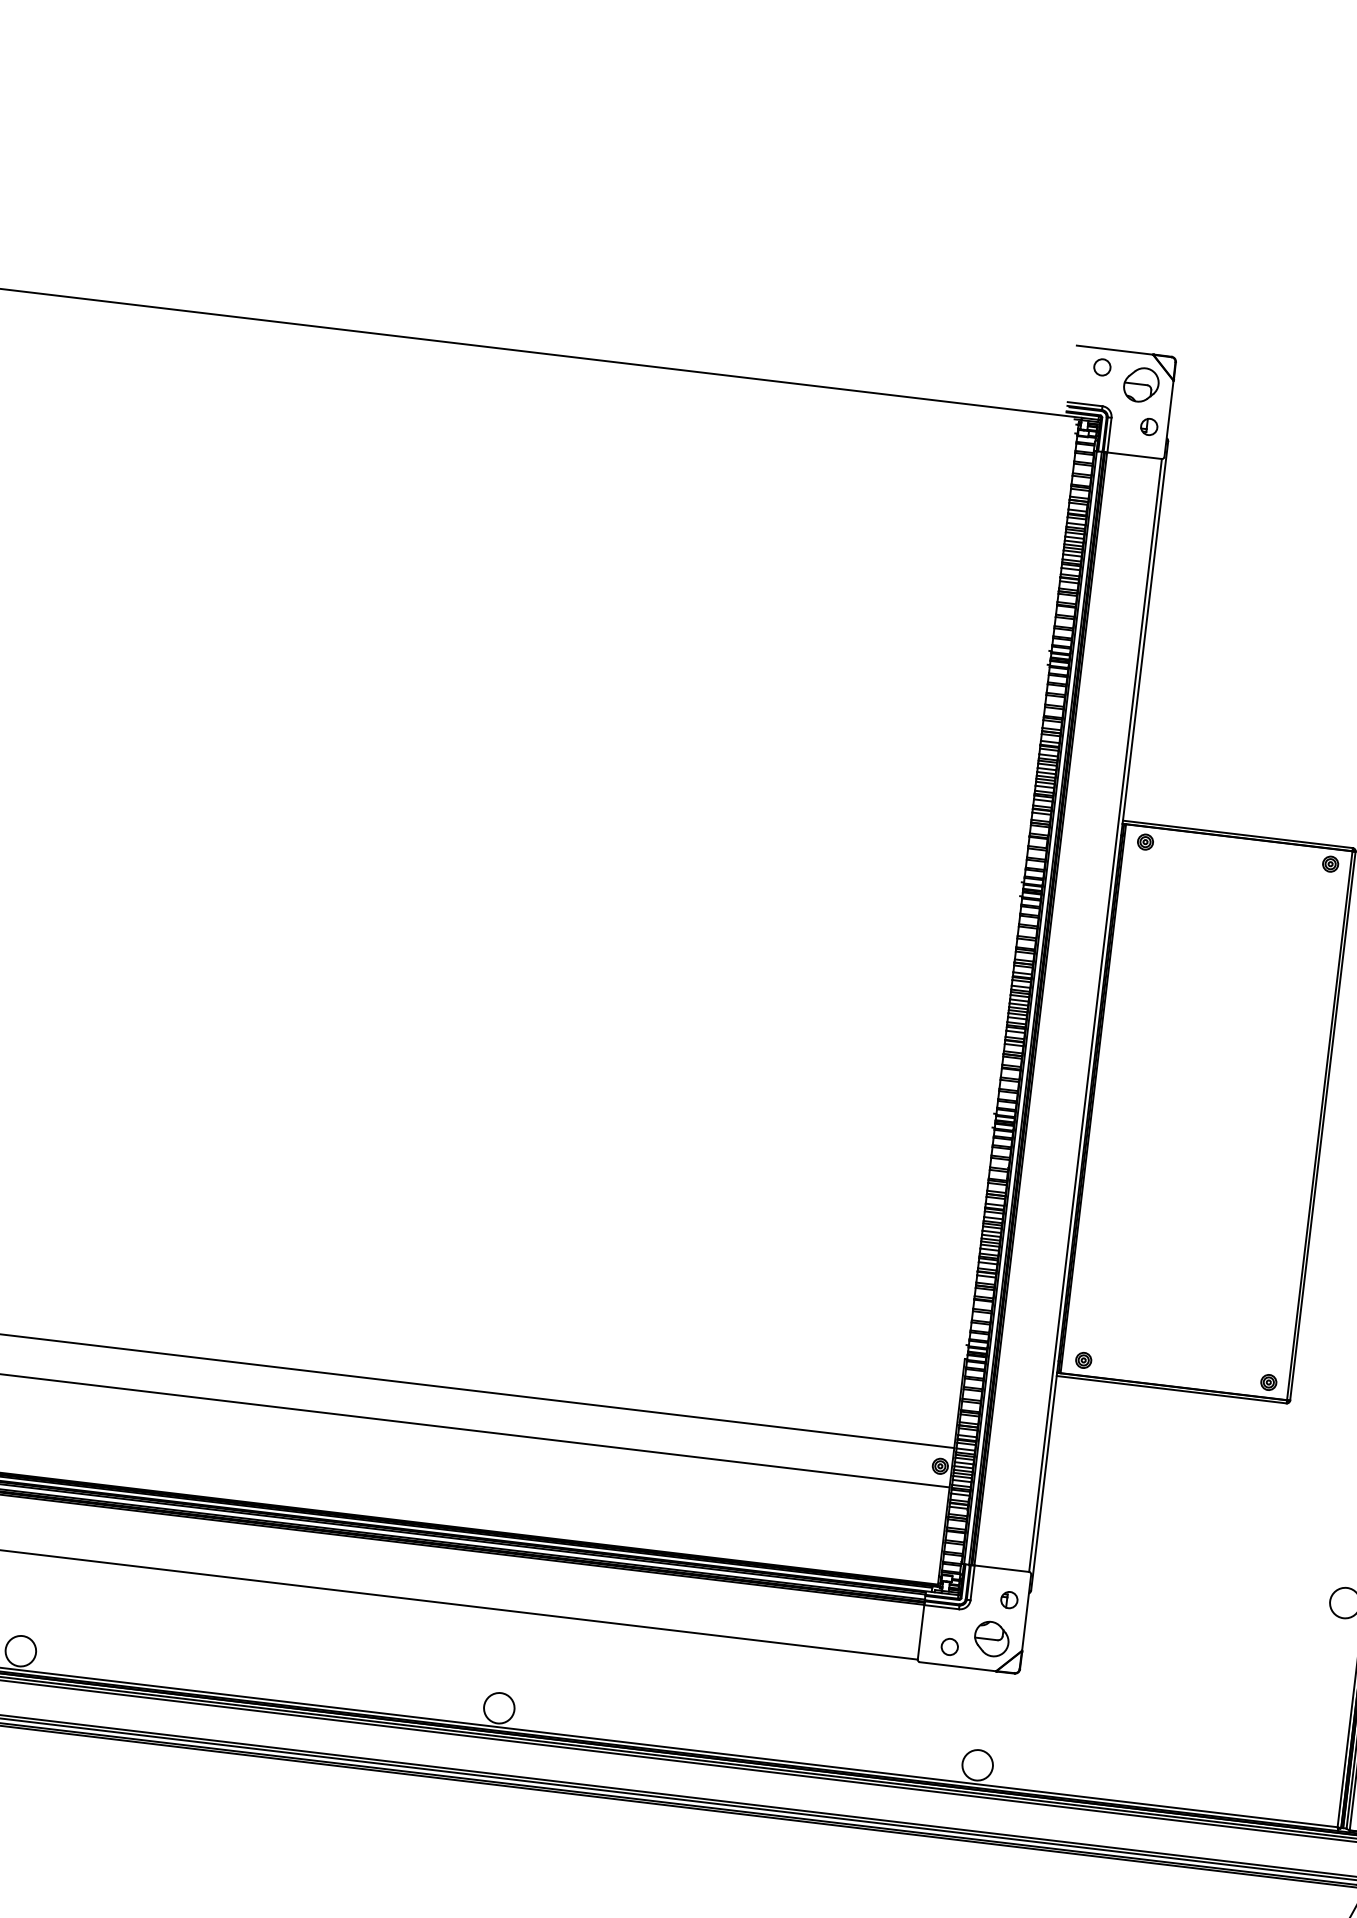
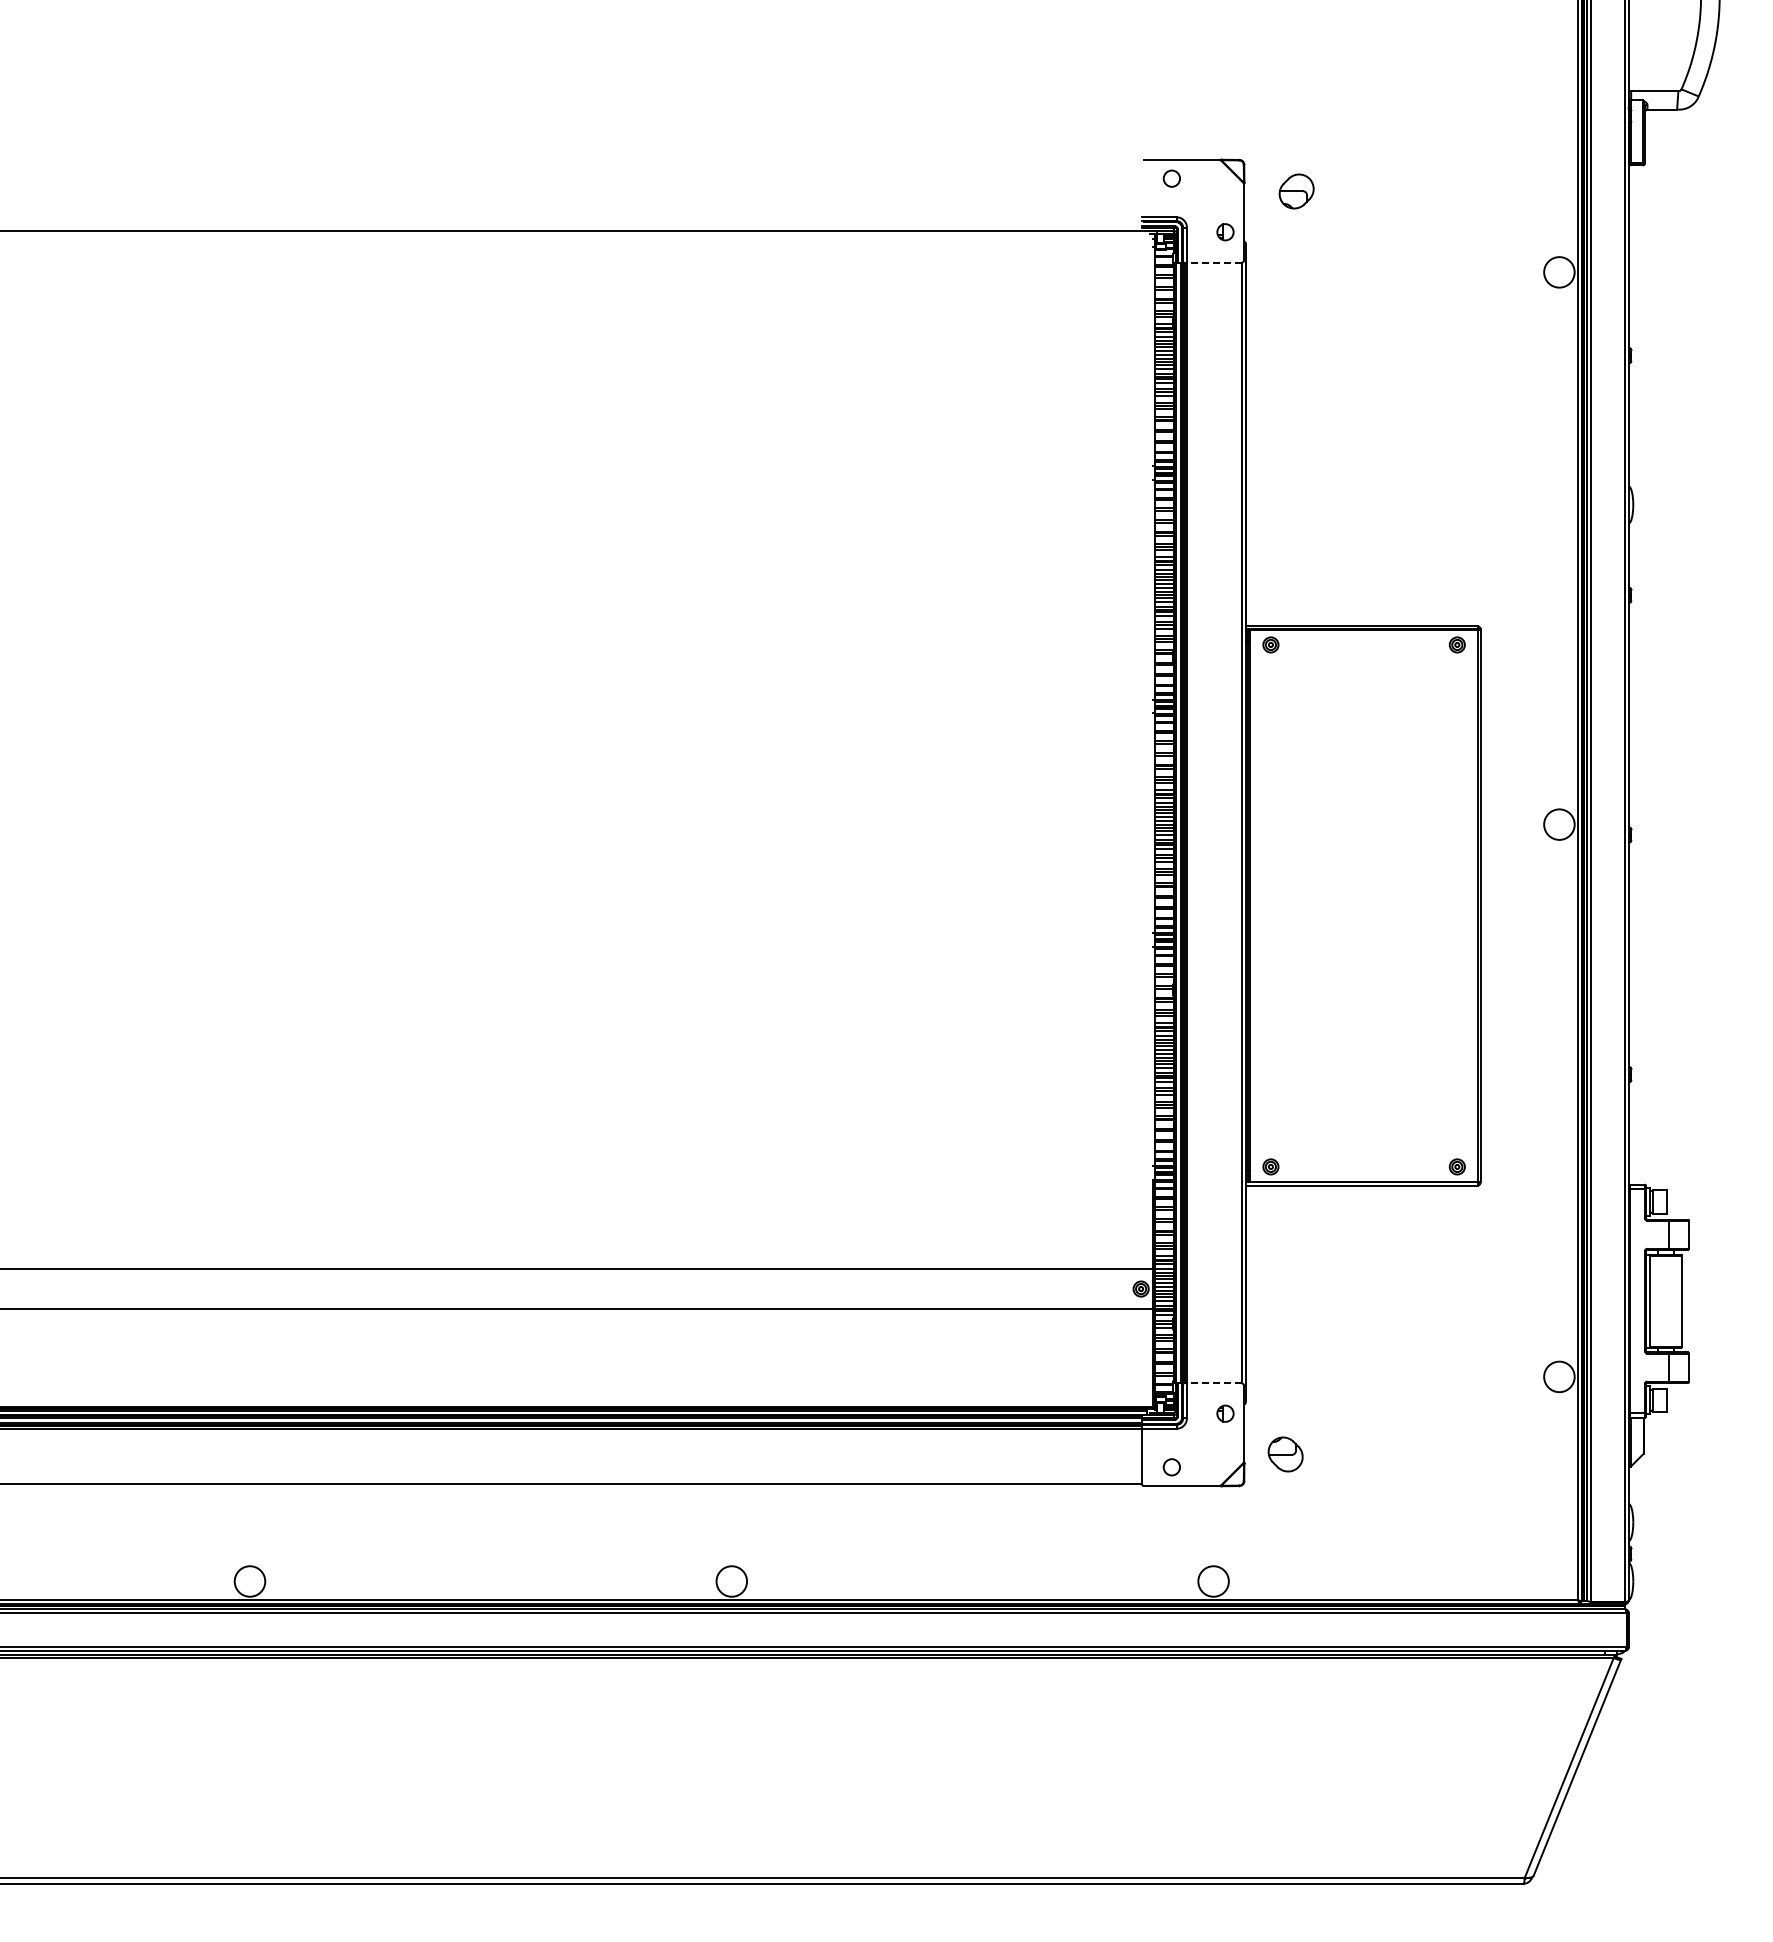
part: (1141, 384) -> (1296, 191), moved
line: (1134, 455) -> (1214, 262), solid -> dashed
line: (1002, 1568) -> (1214, 1383), solid -> dashed
part: (991, 1639) -> (1285, 1454), moved

